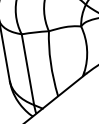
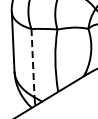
line: (28, 69) -> (33, 63), solid -> dashed

